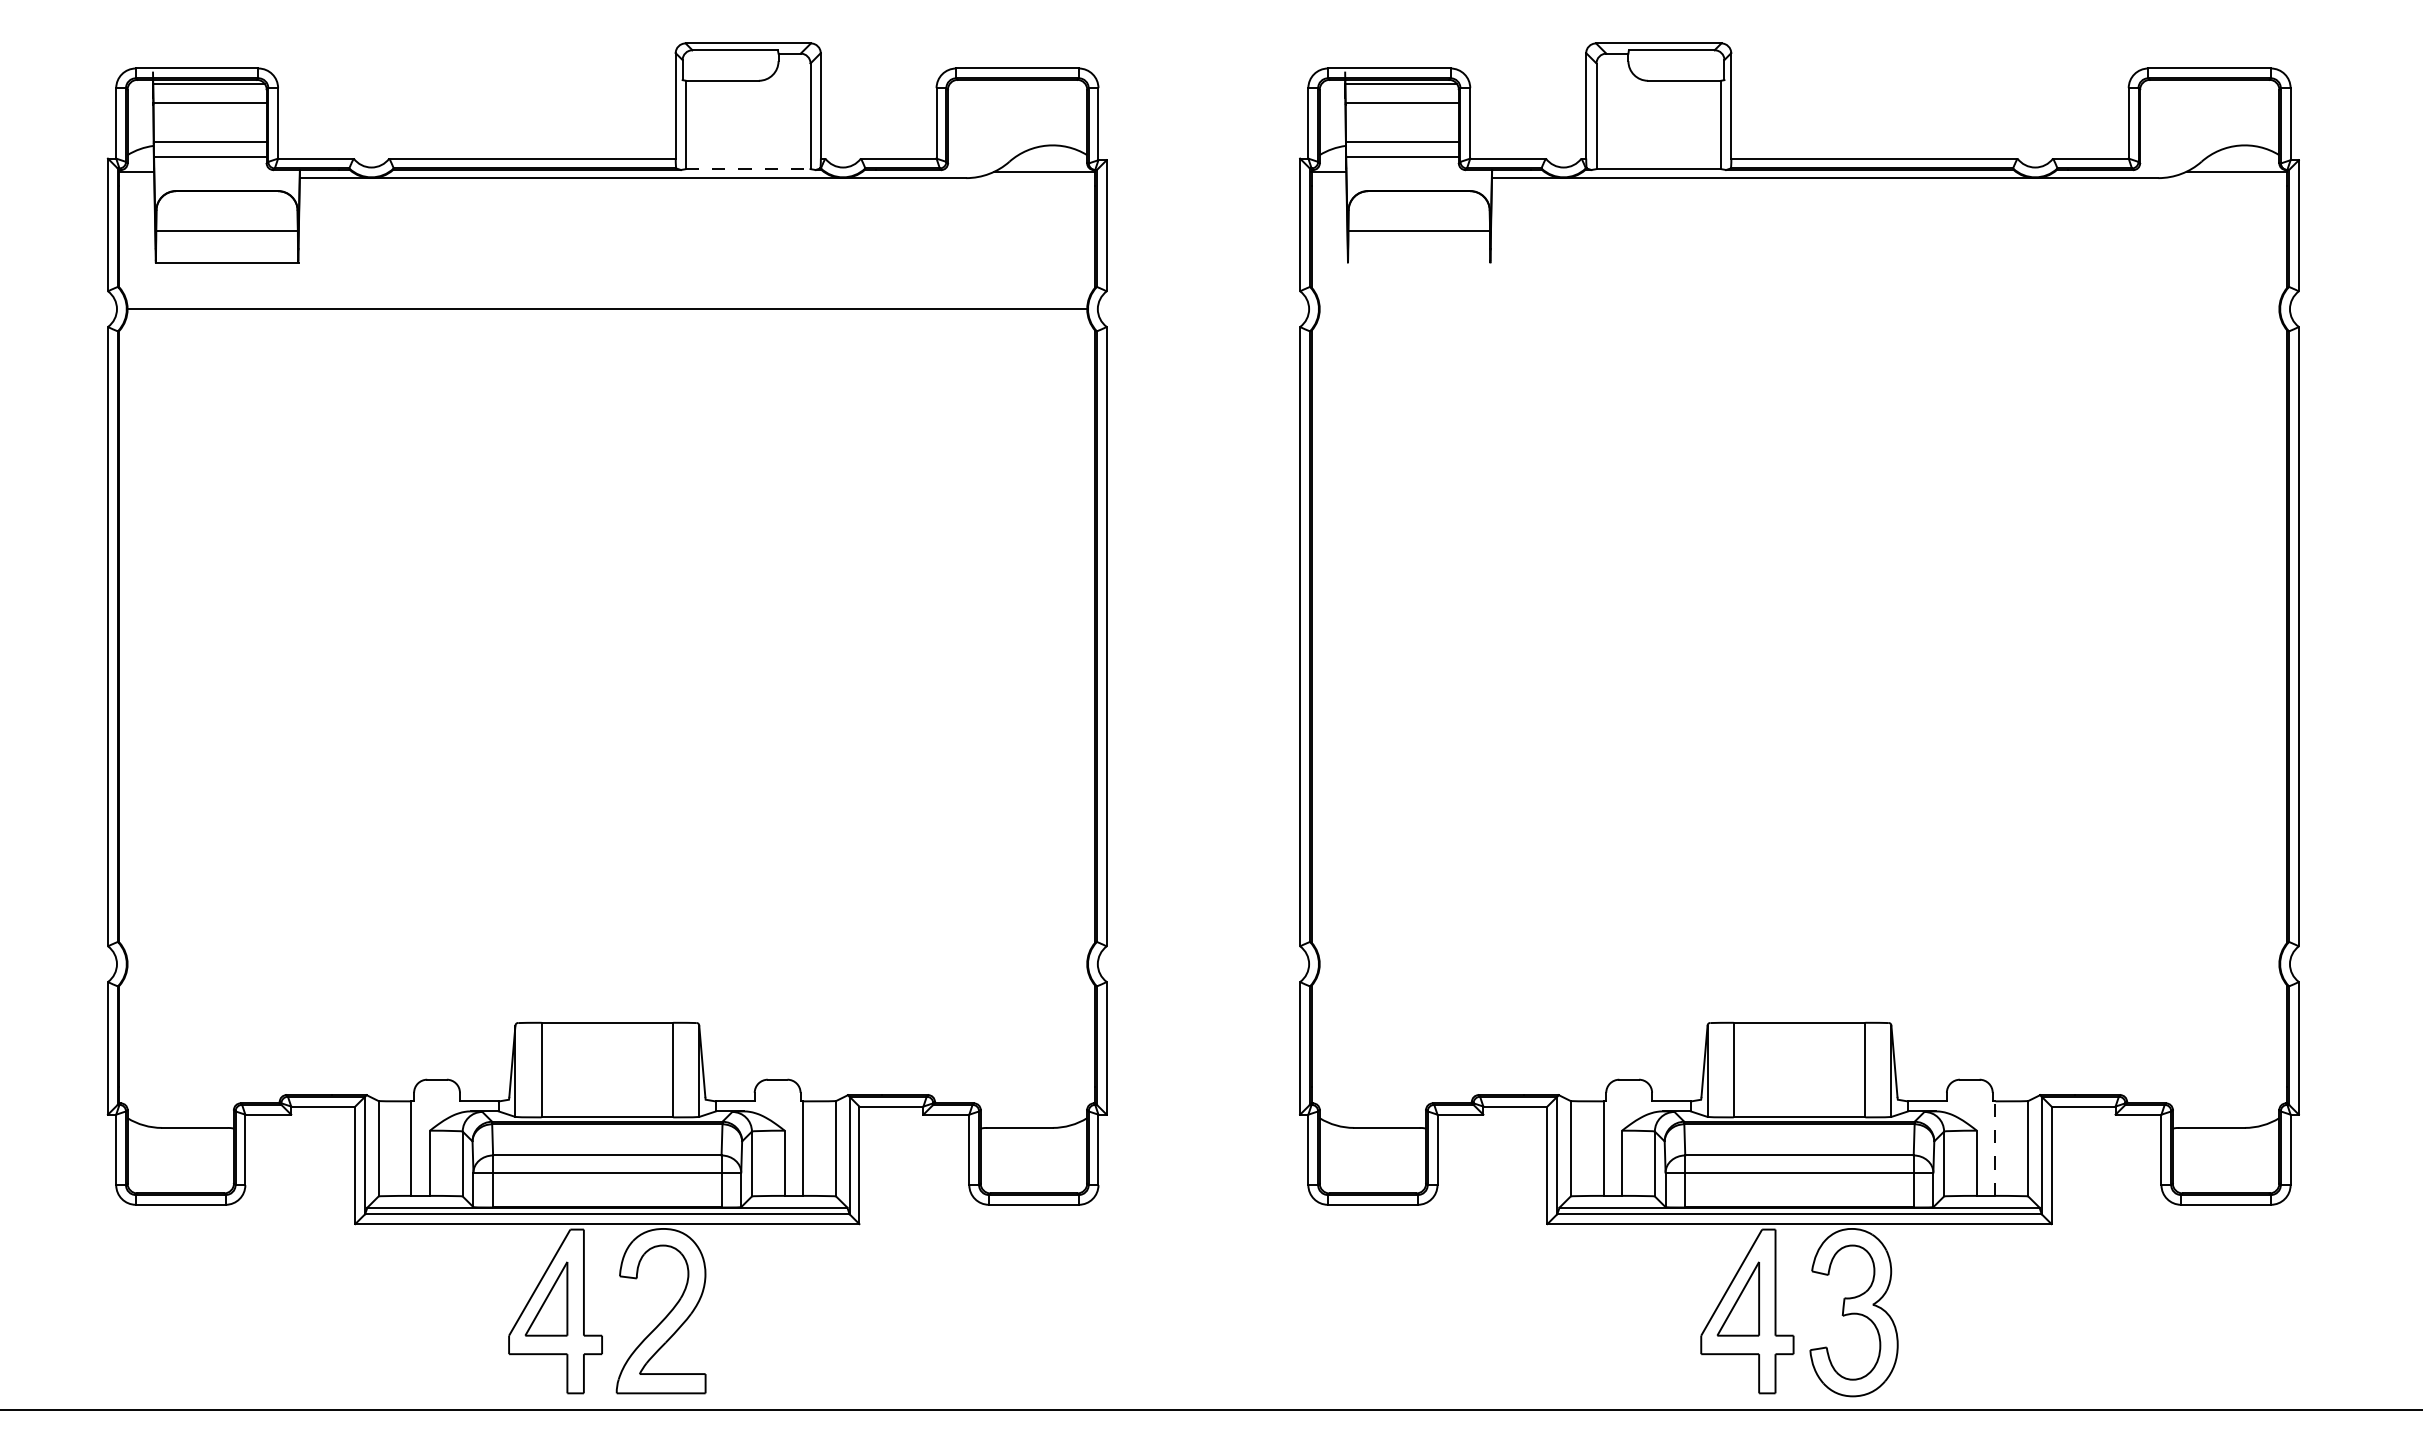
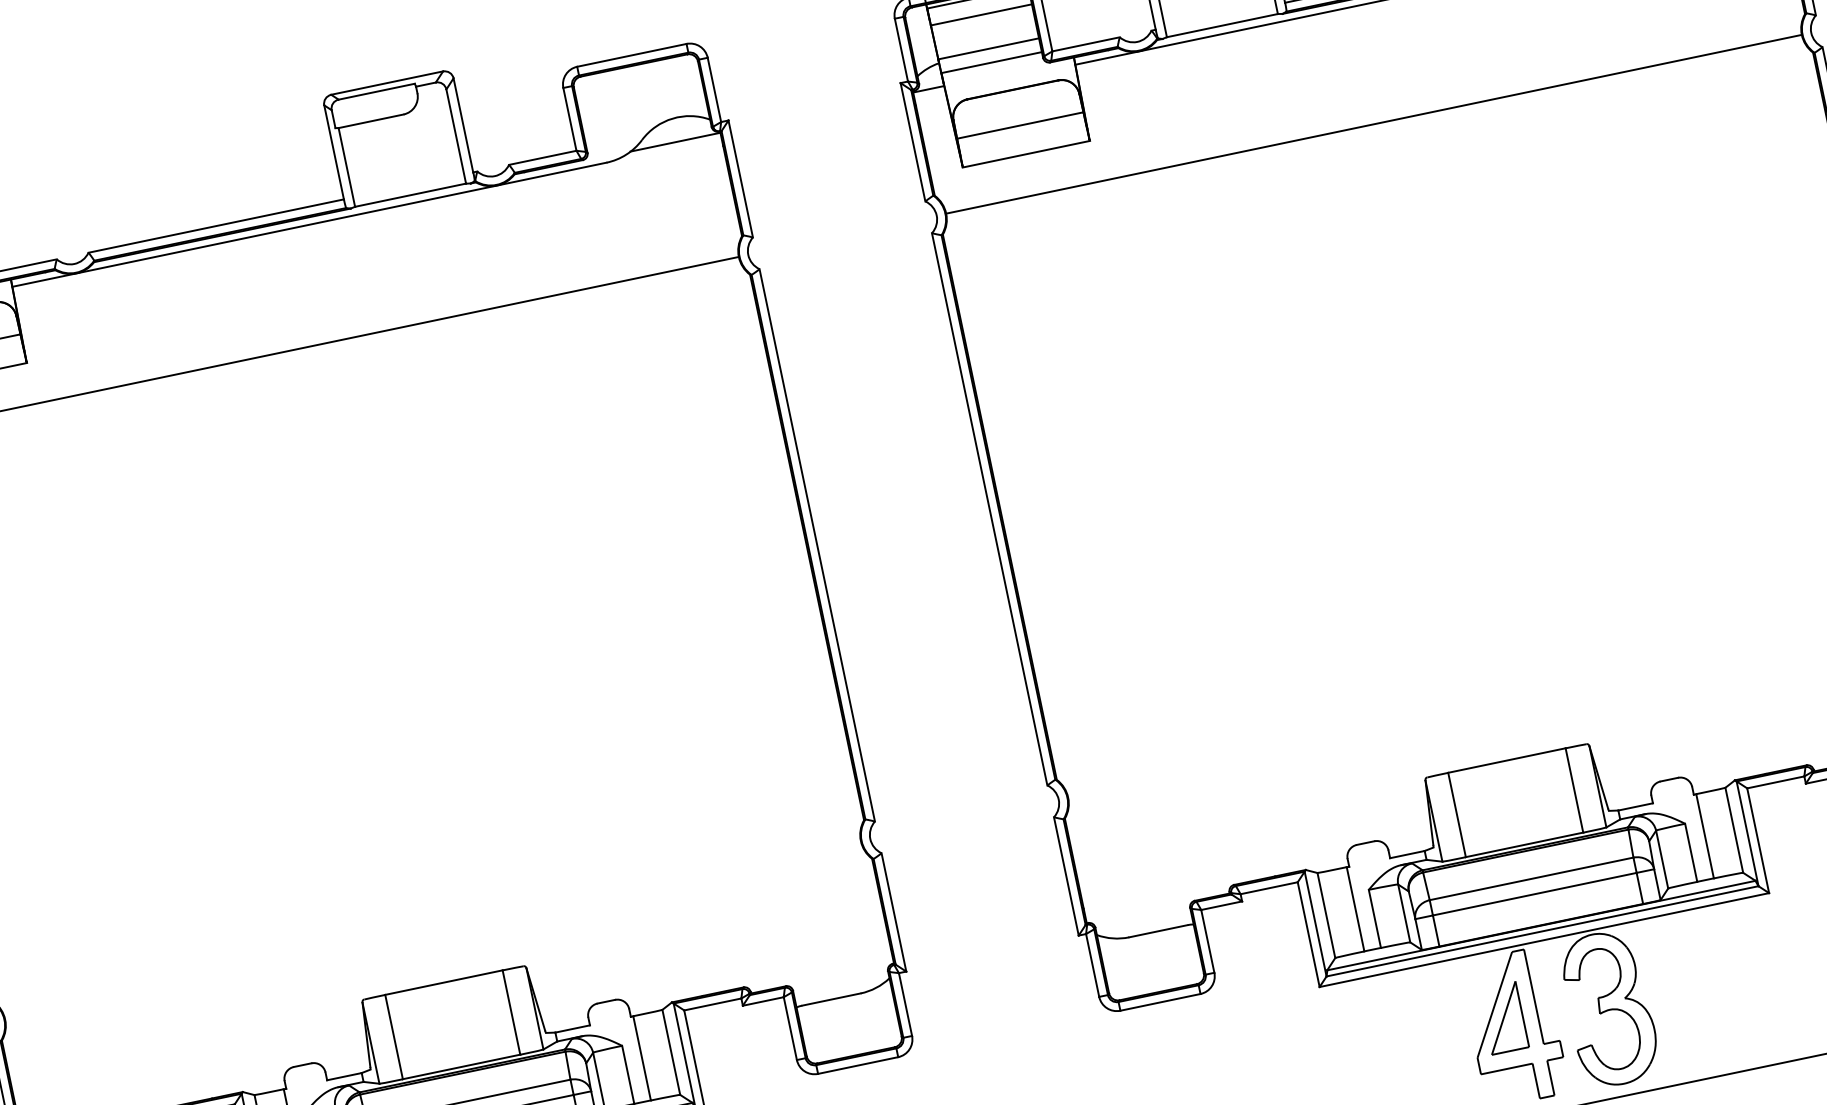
line: (748, 169) -> (410, 195), dashed -> solid
line: (1418, 263) -> (1025, 154), added
line: (1799, 309) -> (1374, 124), added
line: (1995, 1148) -> (1705, 836), dashed -> solid

